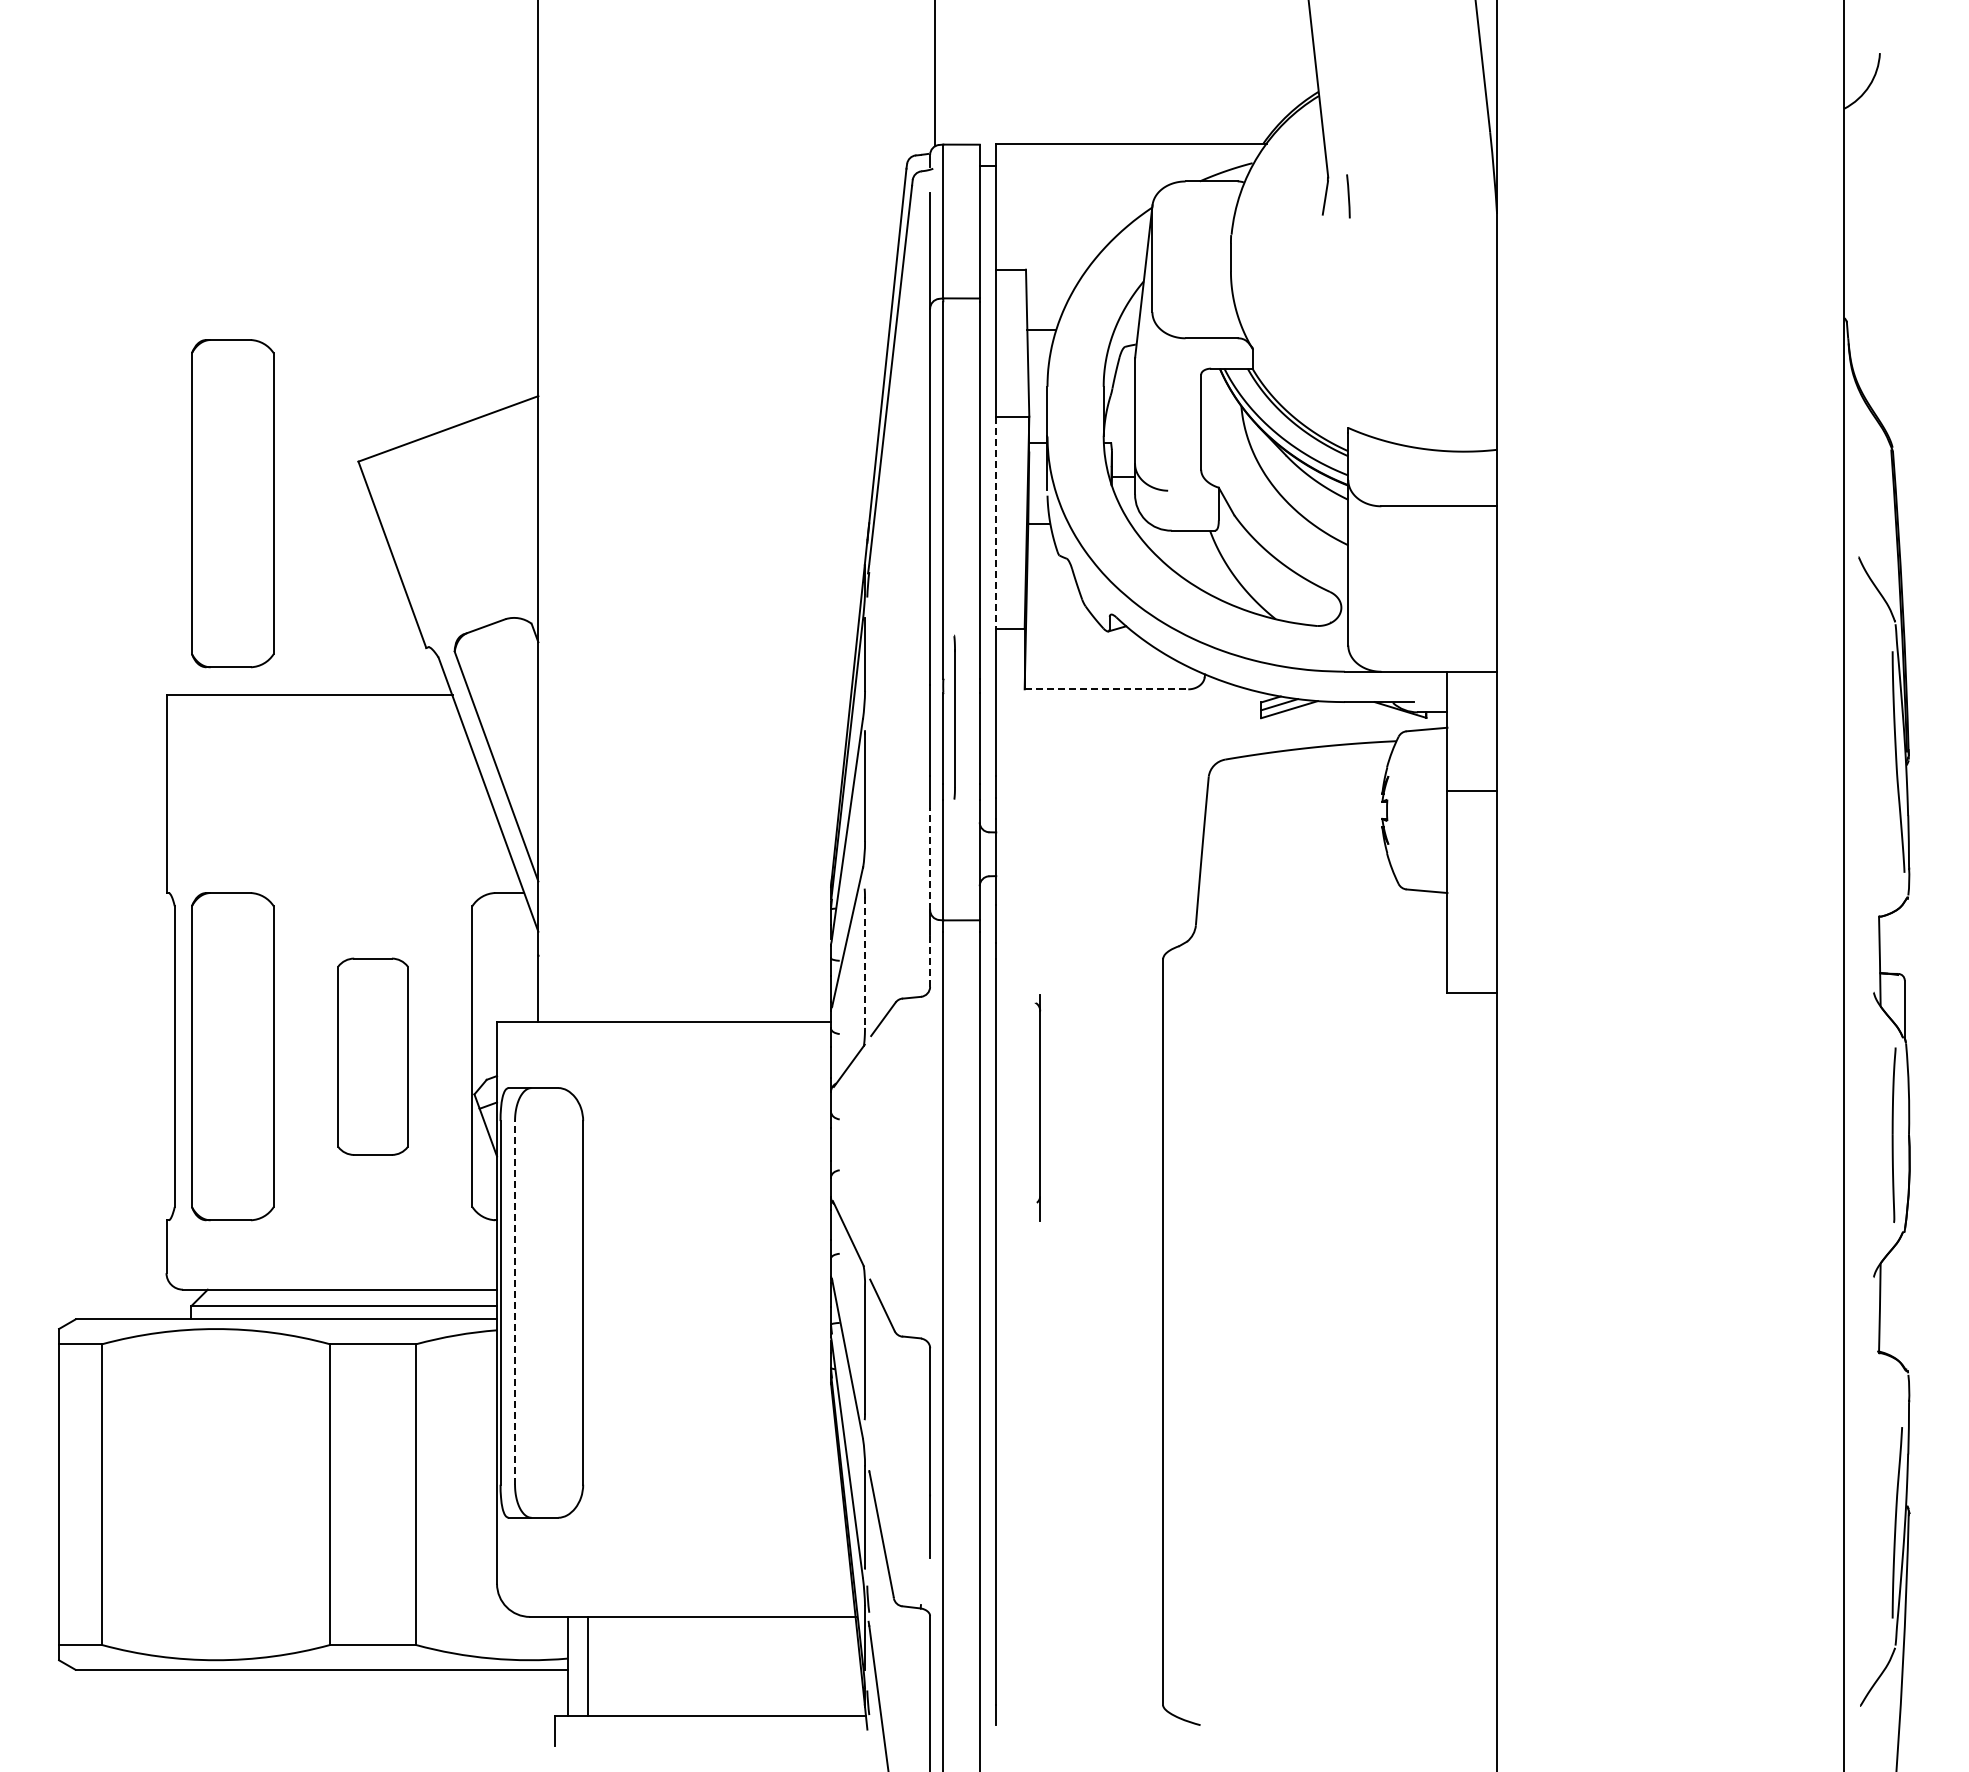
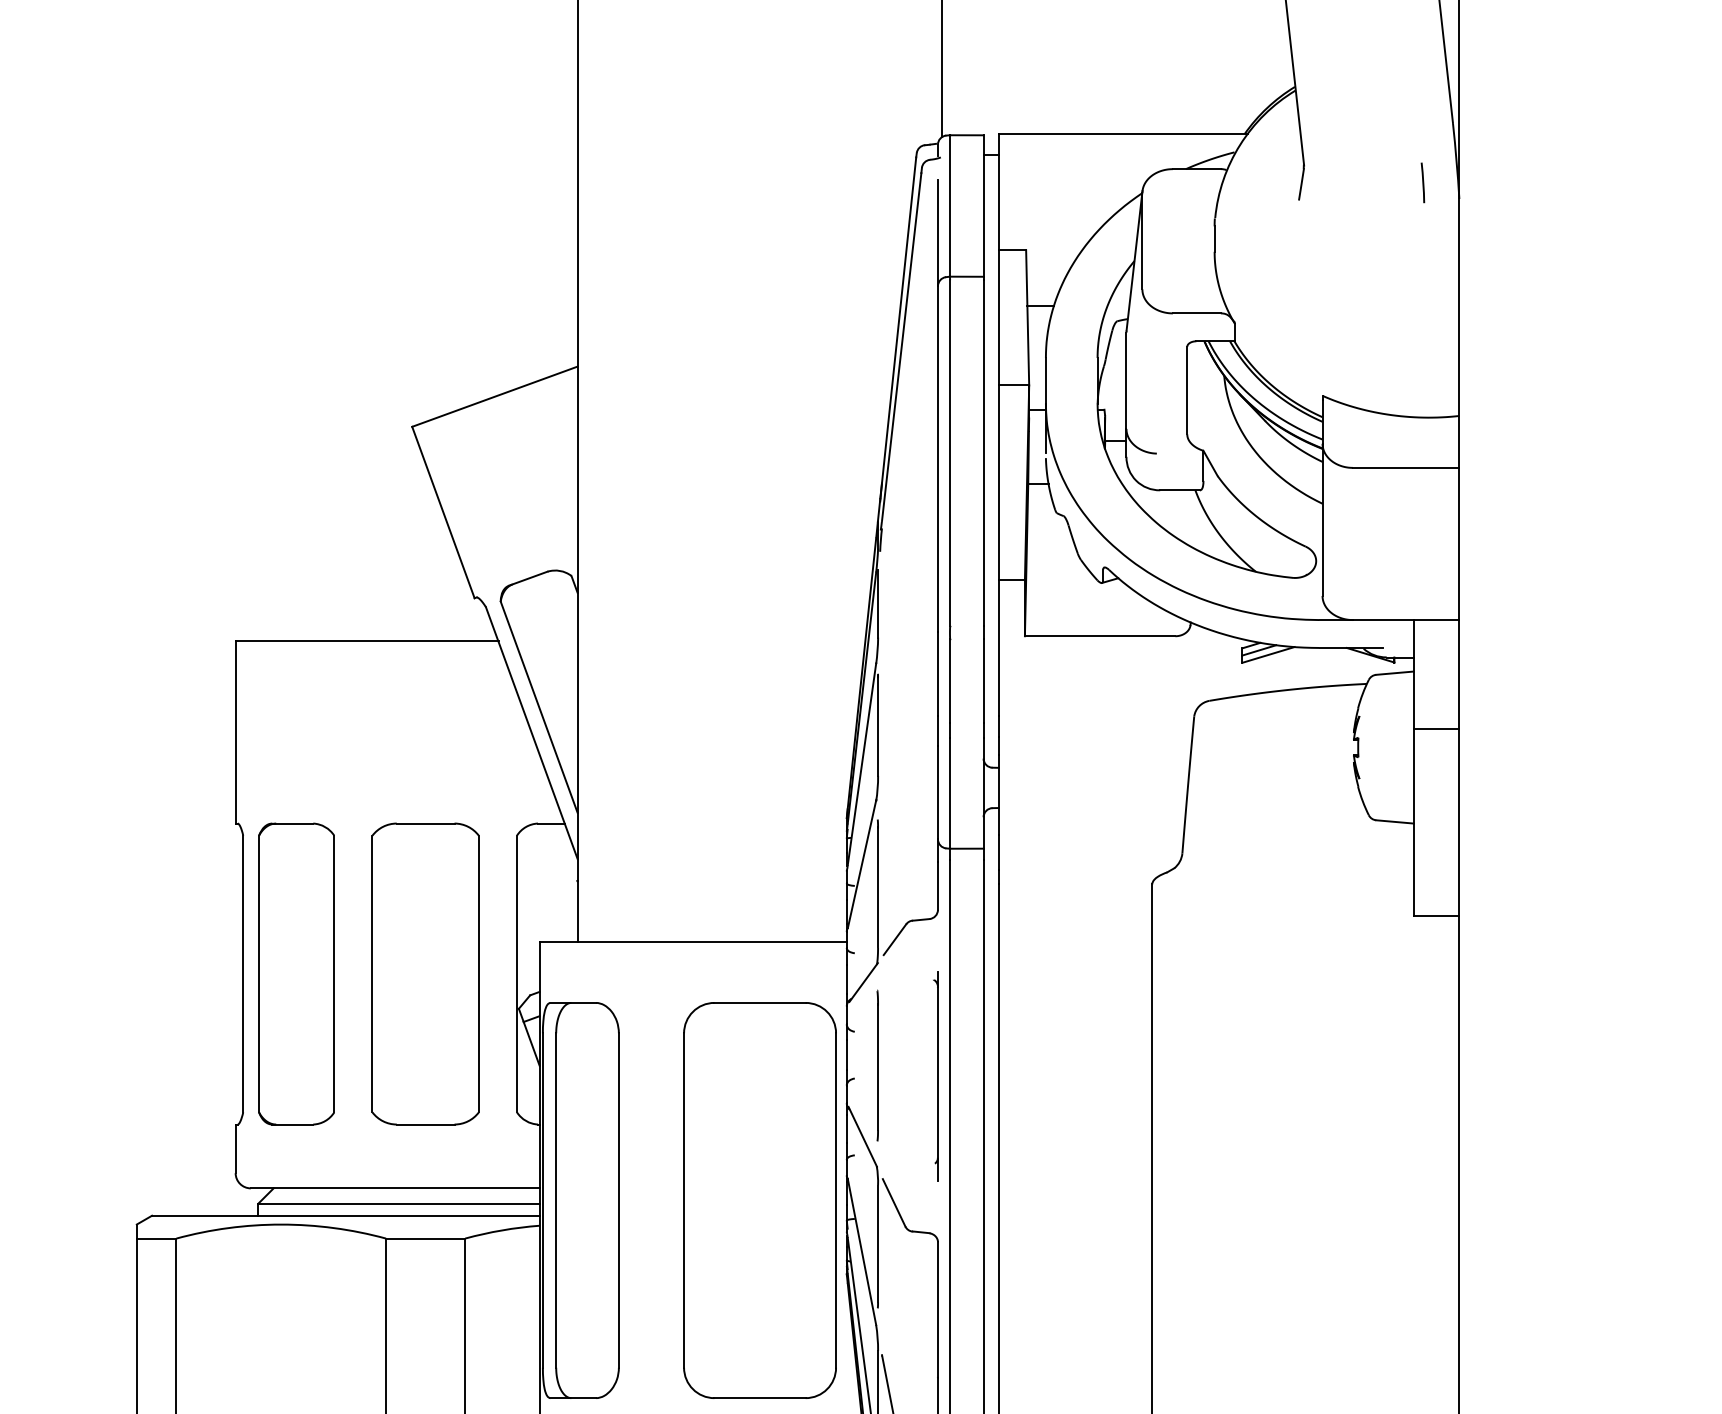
line: (1348, 196) -> (1422, 182), moved
part: (232, 503) -> (296, 465), removed
line: (996, 522) -> (999, 482), dashed -> solid
line: (1106, 689) -> (1100, 636), dashed -> solid
line: (954, 716) -> (877, 1064), moved
line: (930, 859) -> (938, 792), dashed -> solid
line: (930, 960) -> (938, 885), dashed -> solid
line: (865, 962) -> (878, 887), dashed -> solid
part: (372, 1056) -> (425, 973), size x1.67
part: (1037, 1107) -> (935, 1076), moved
line: (515, 1302) -> (556, 1200), dashed -> solid
part: (736, 1302) -> (759, 1200), added

